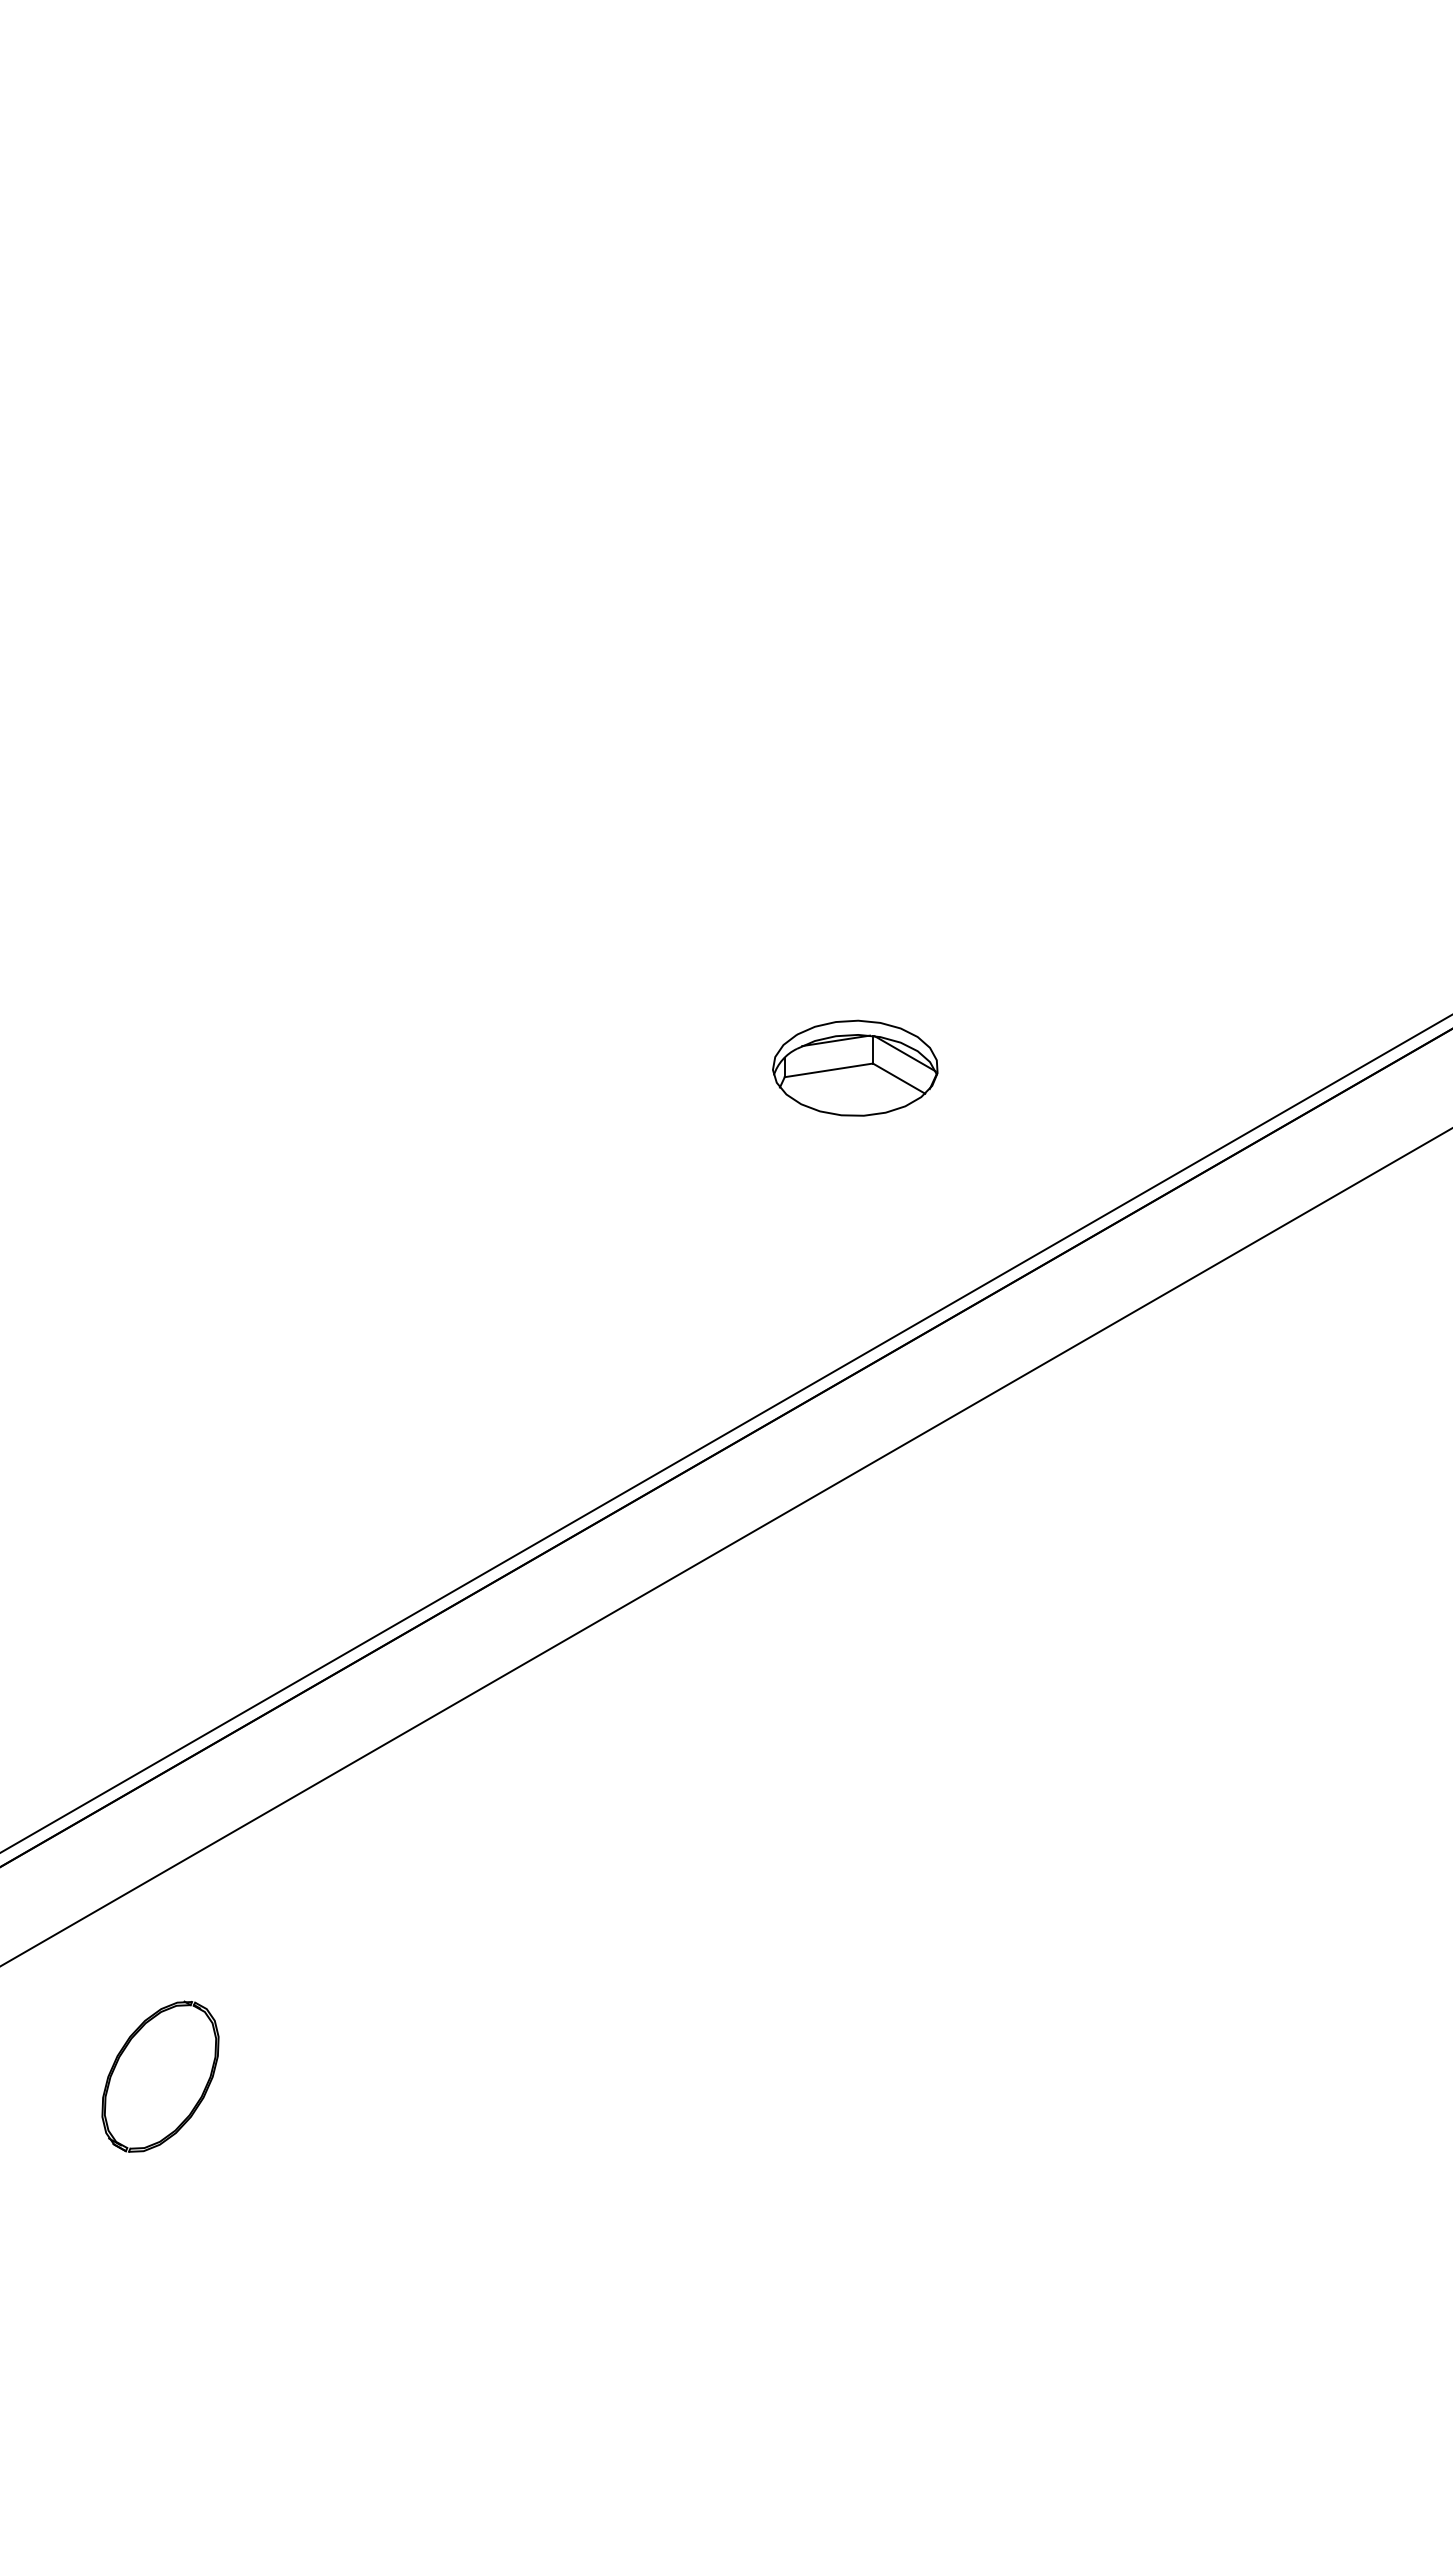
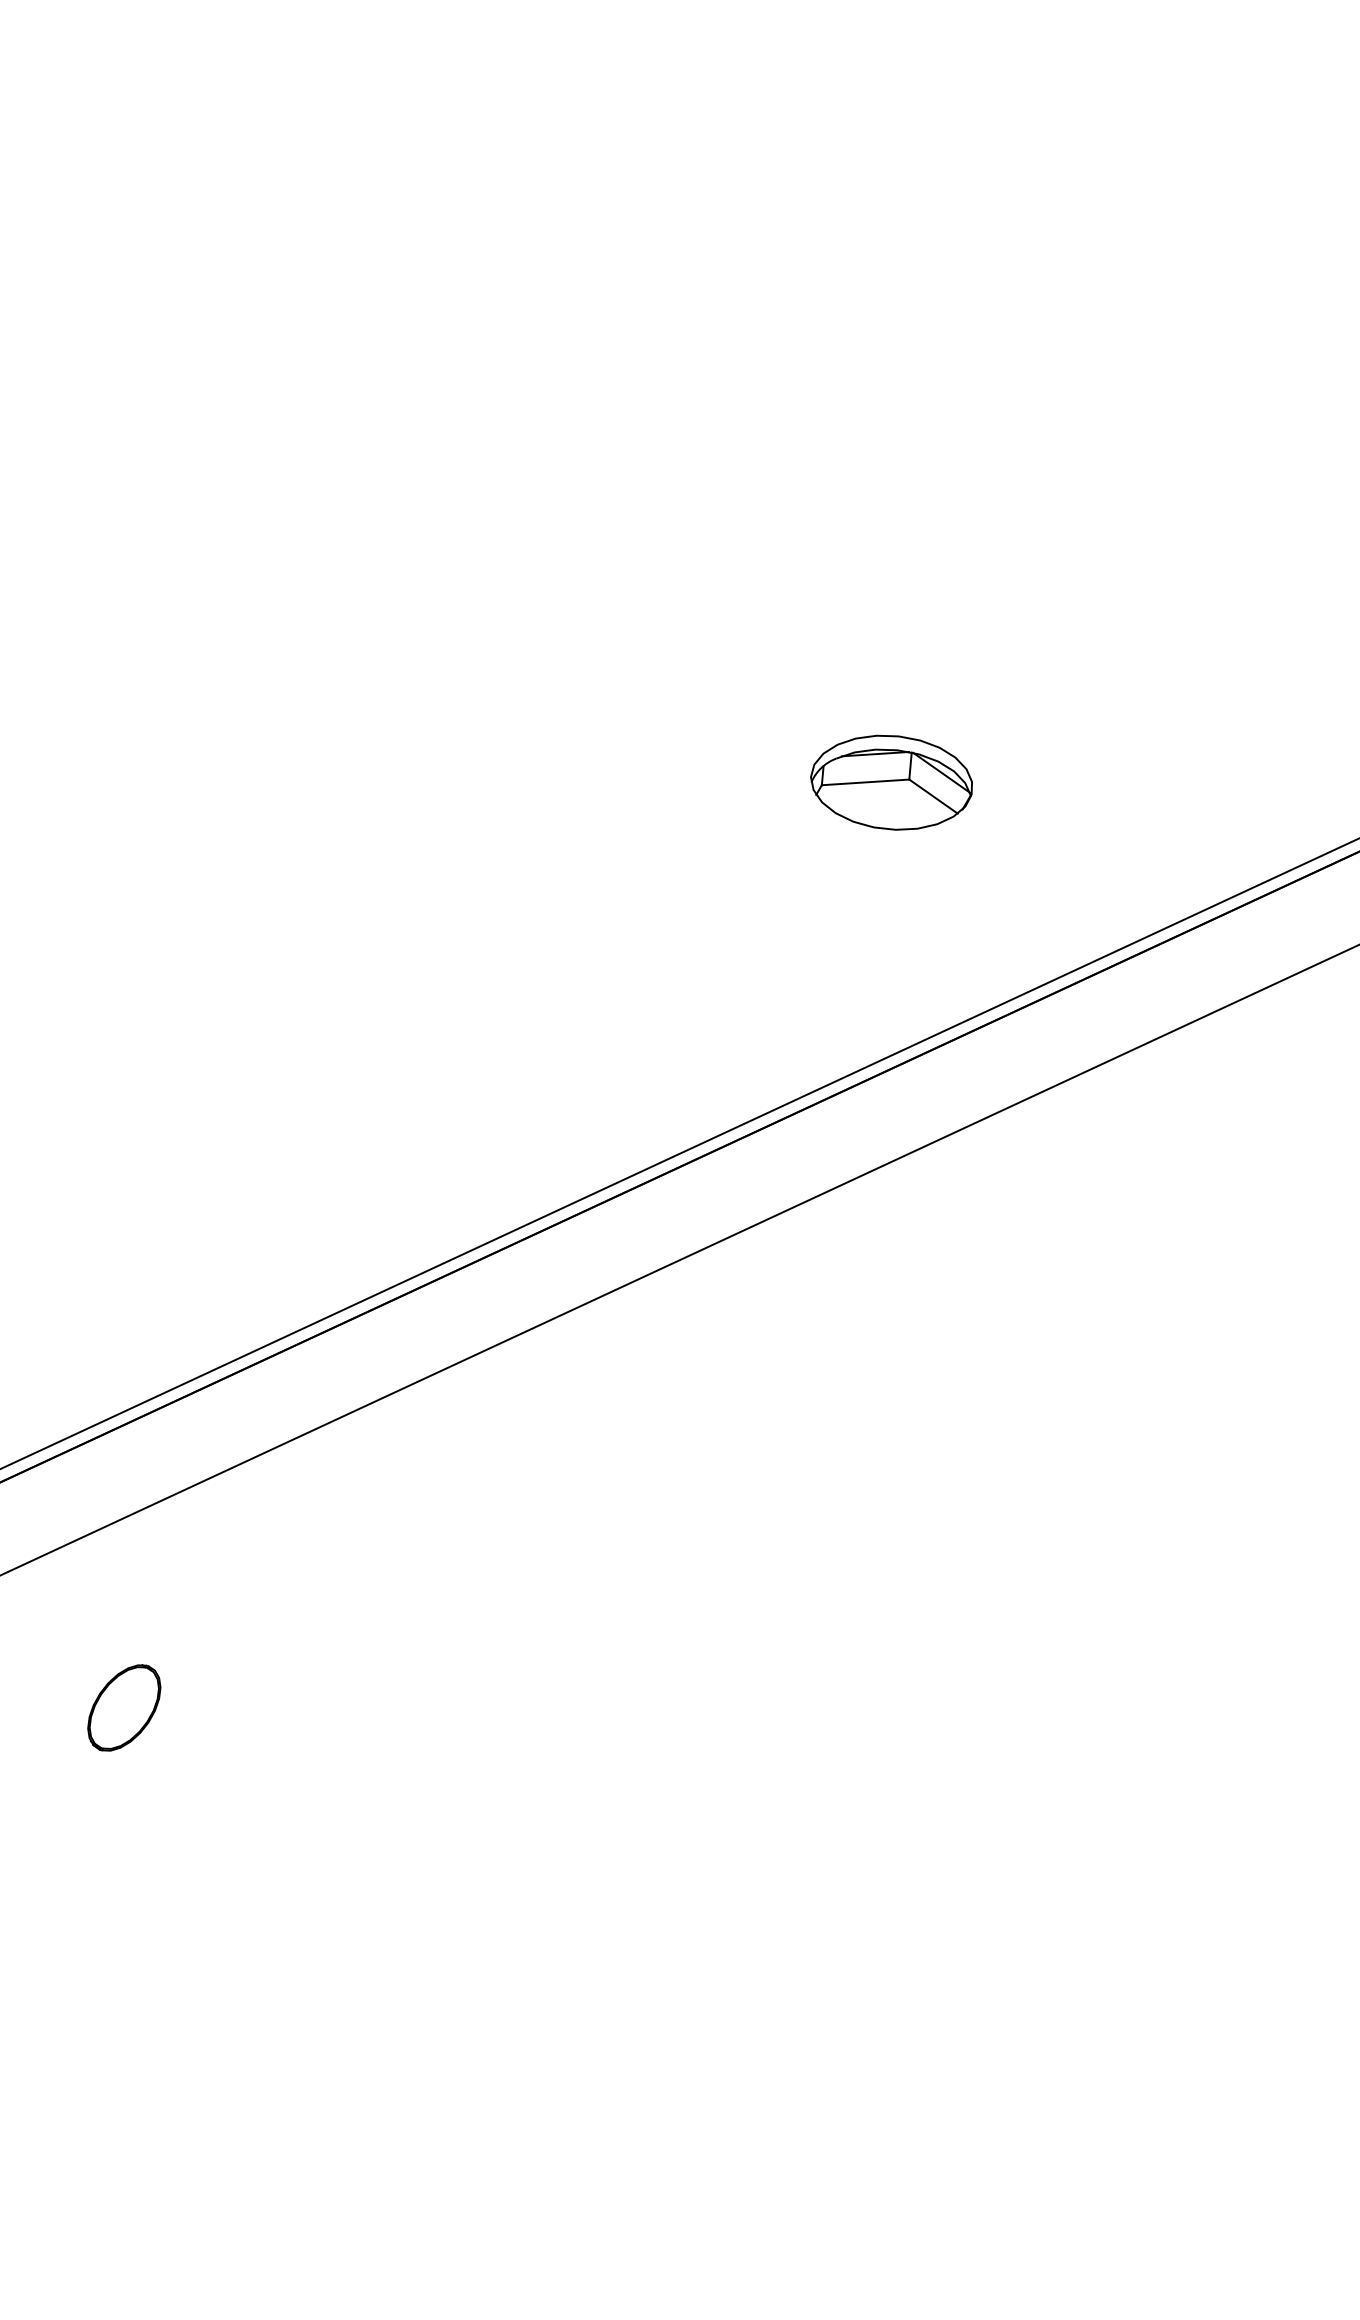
part: (160, 2076) -> (124, 1707), size x0.6

